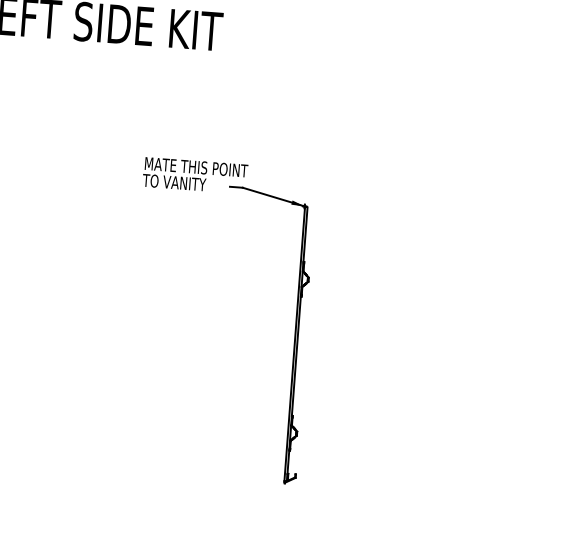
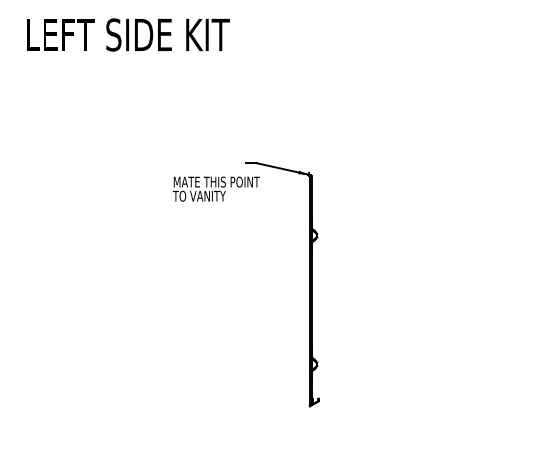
text: (194, 174) -> (215, 188), moved

